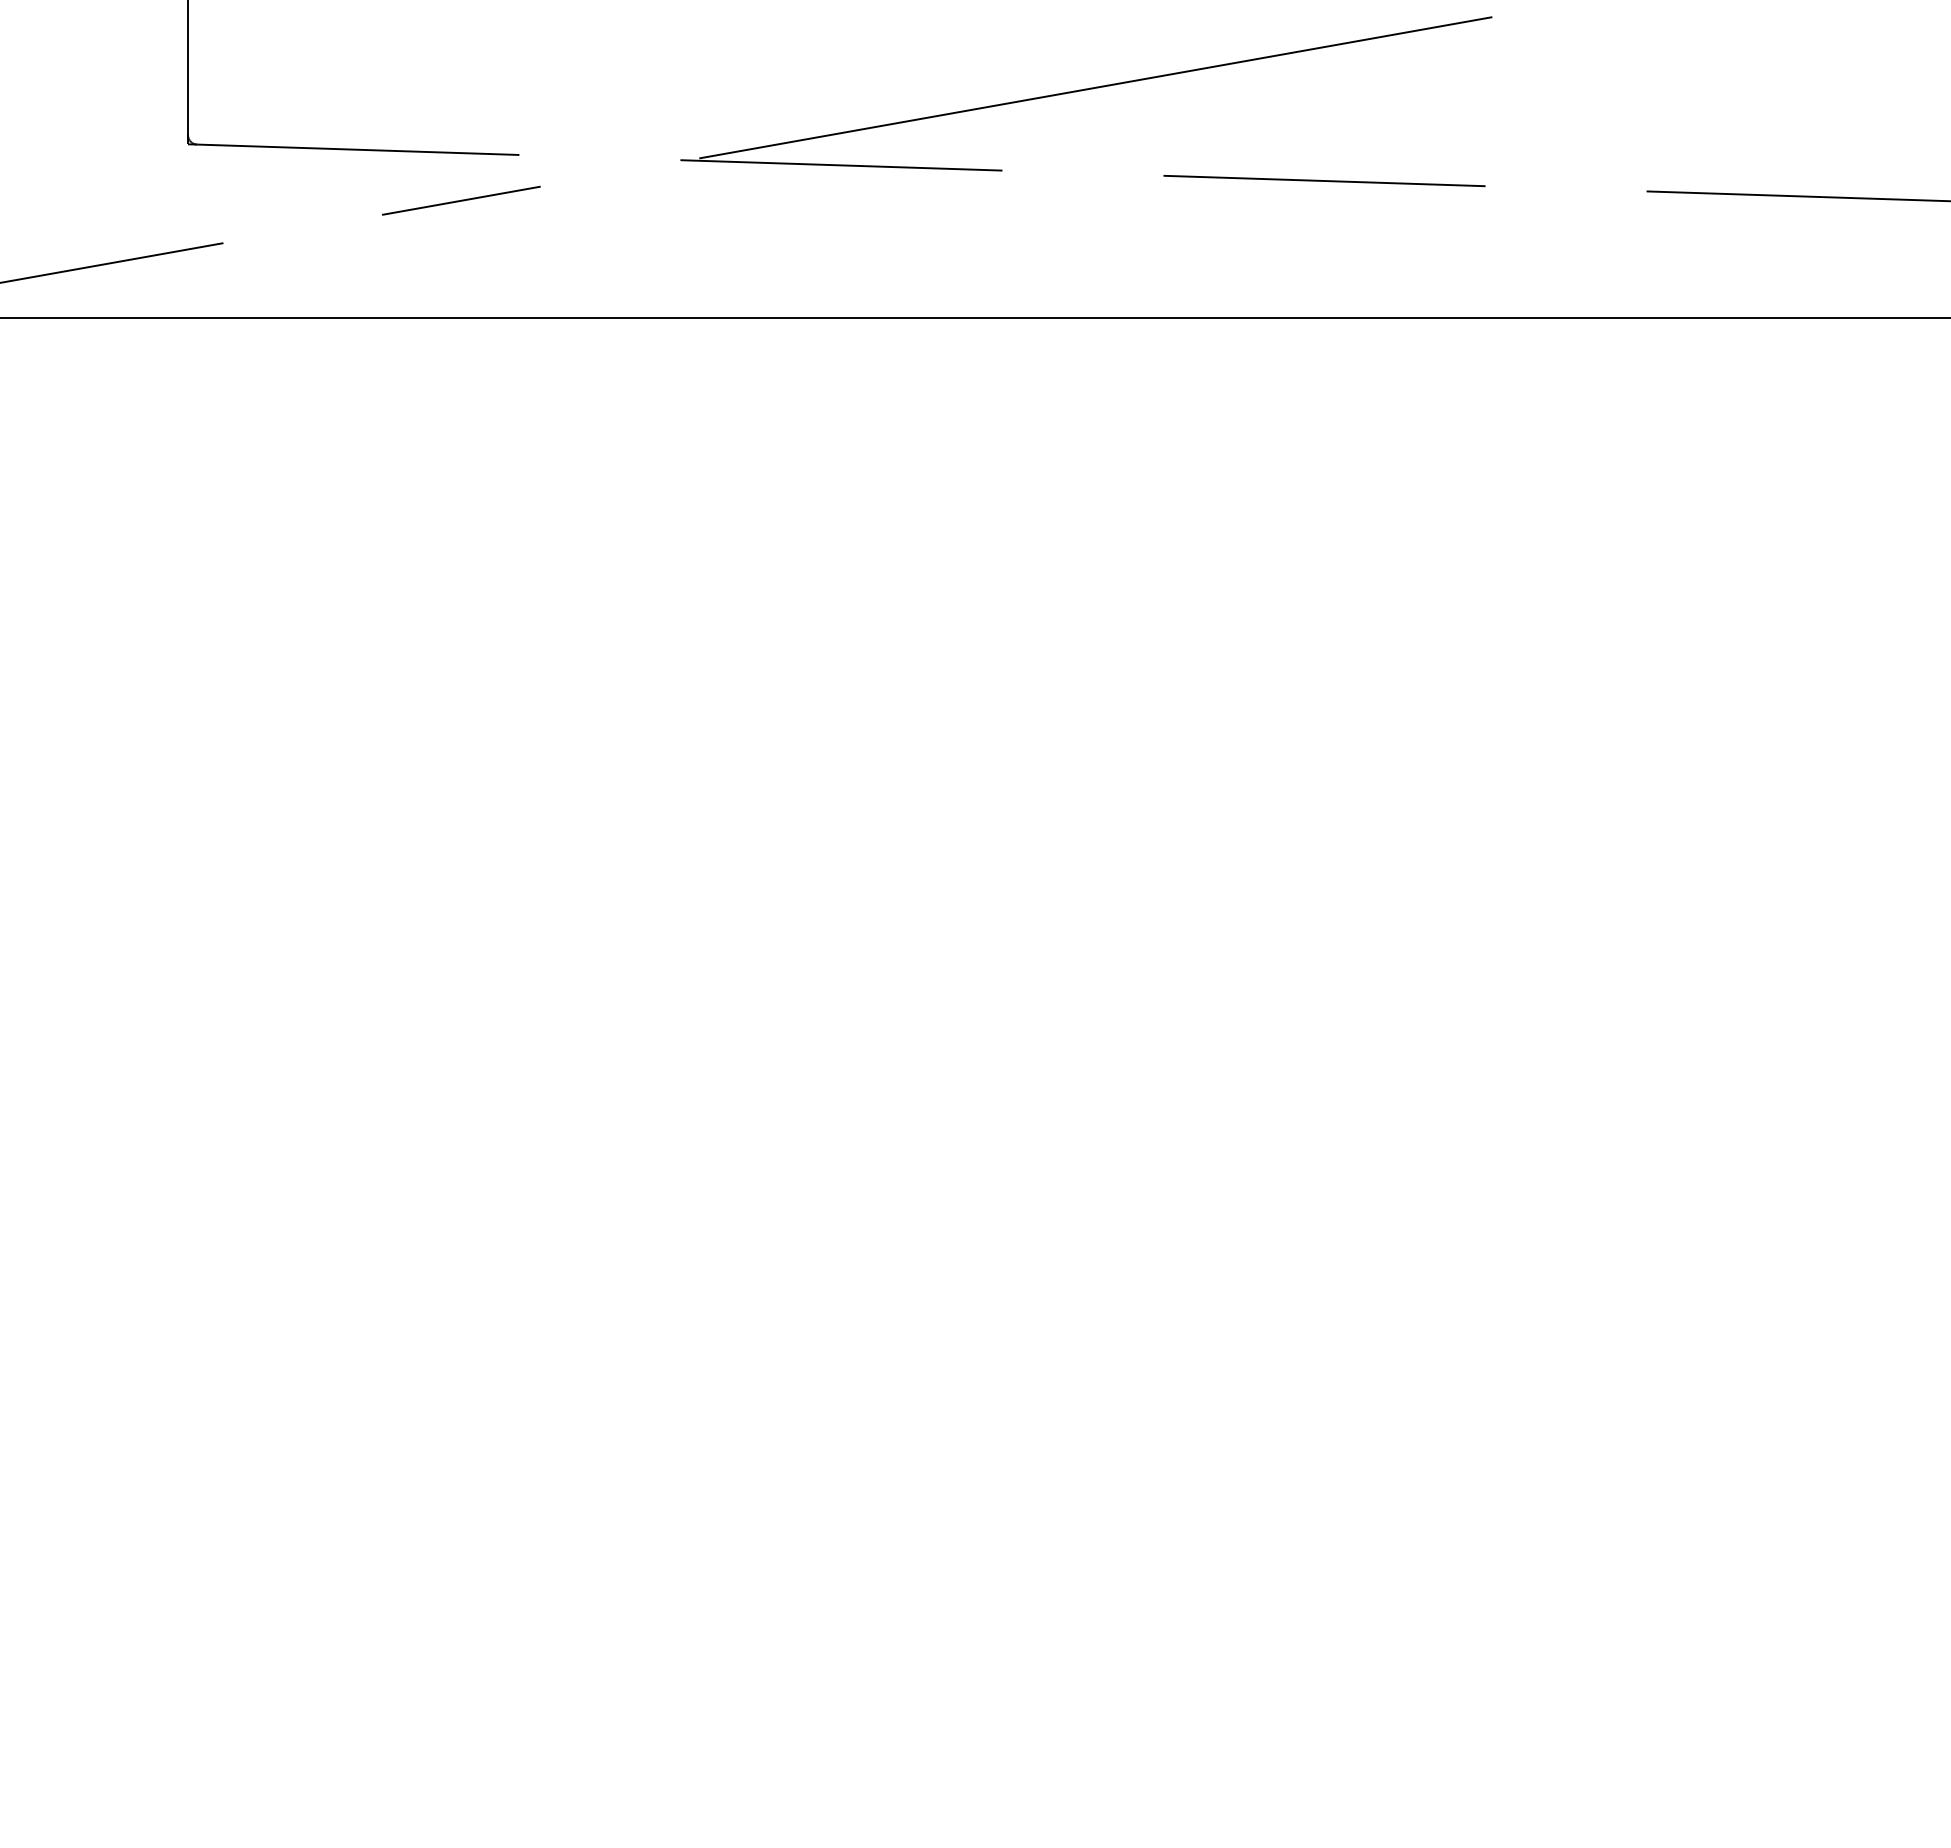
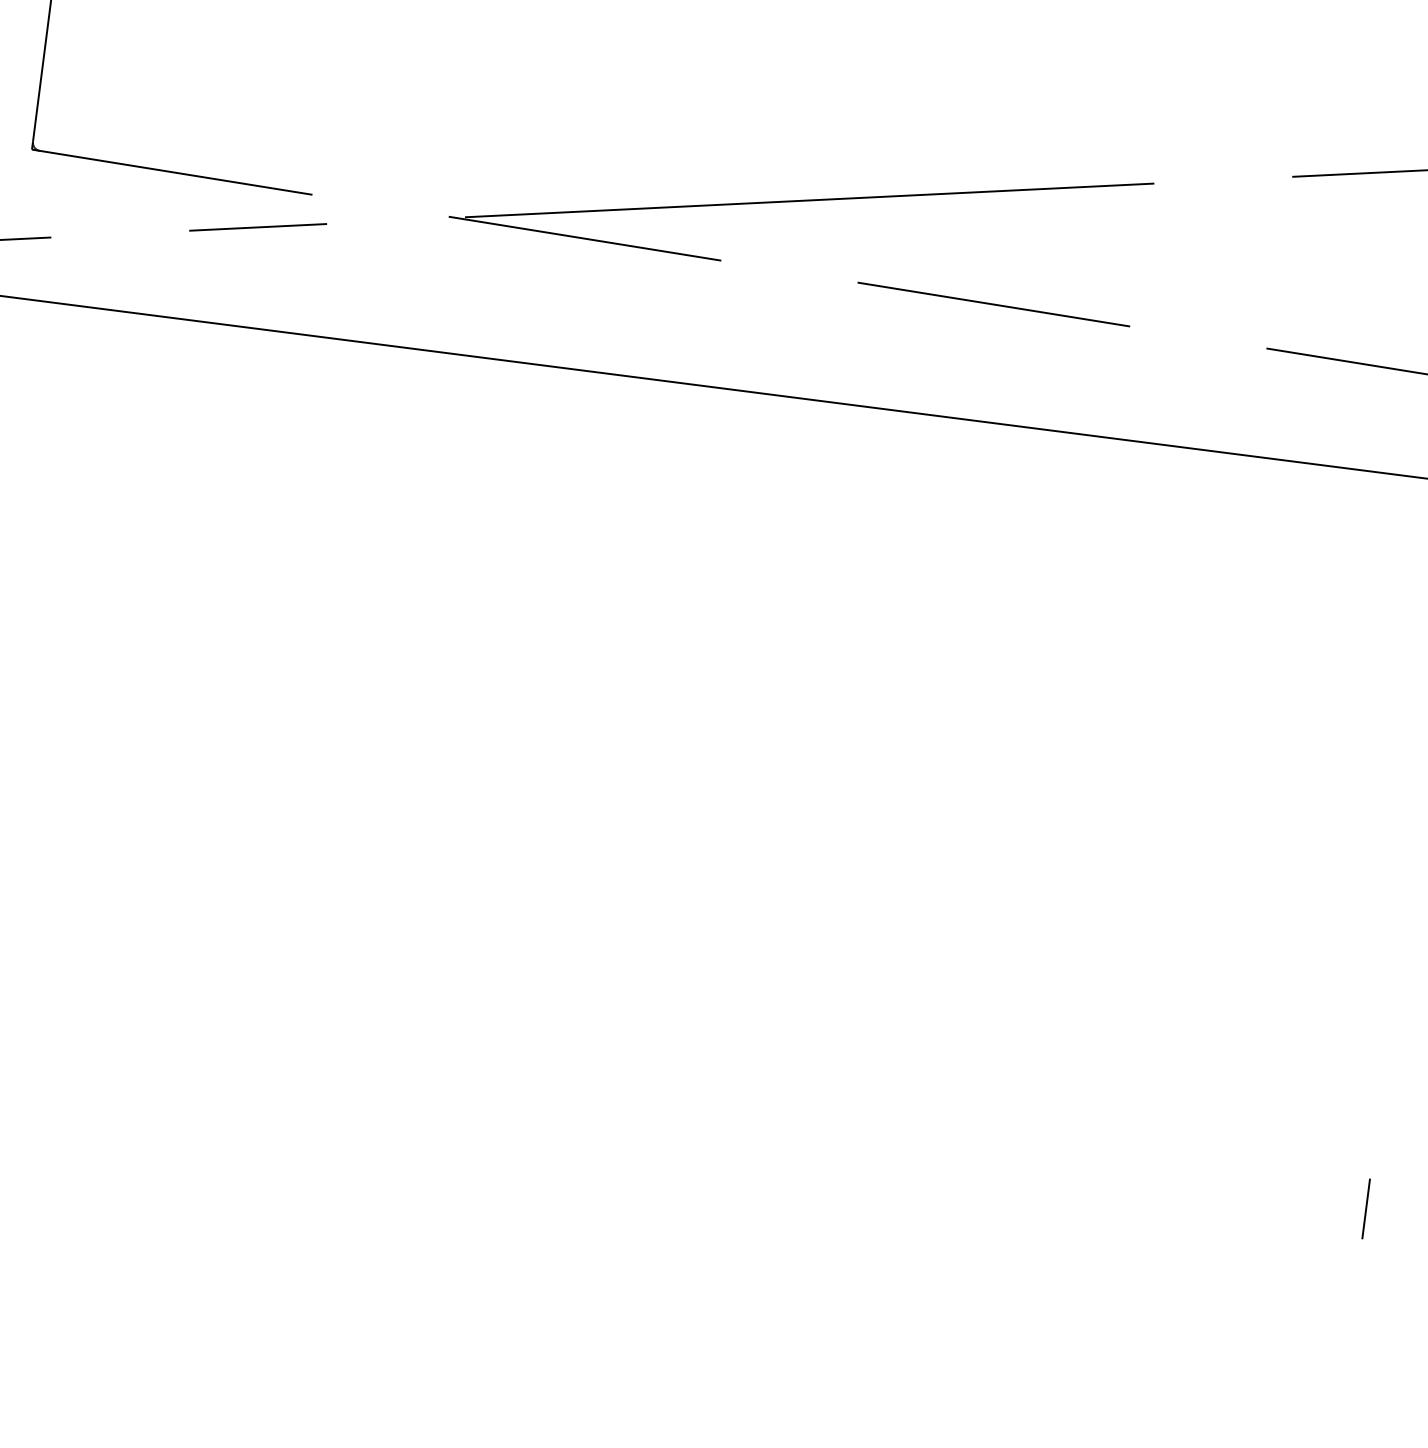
line: (1889, 1172) -> (1366, 1208), added

